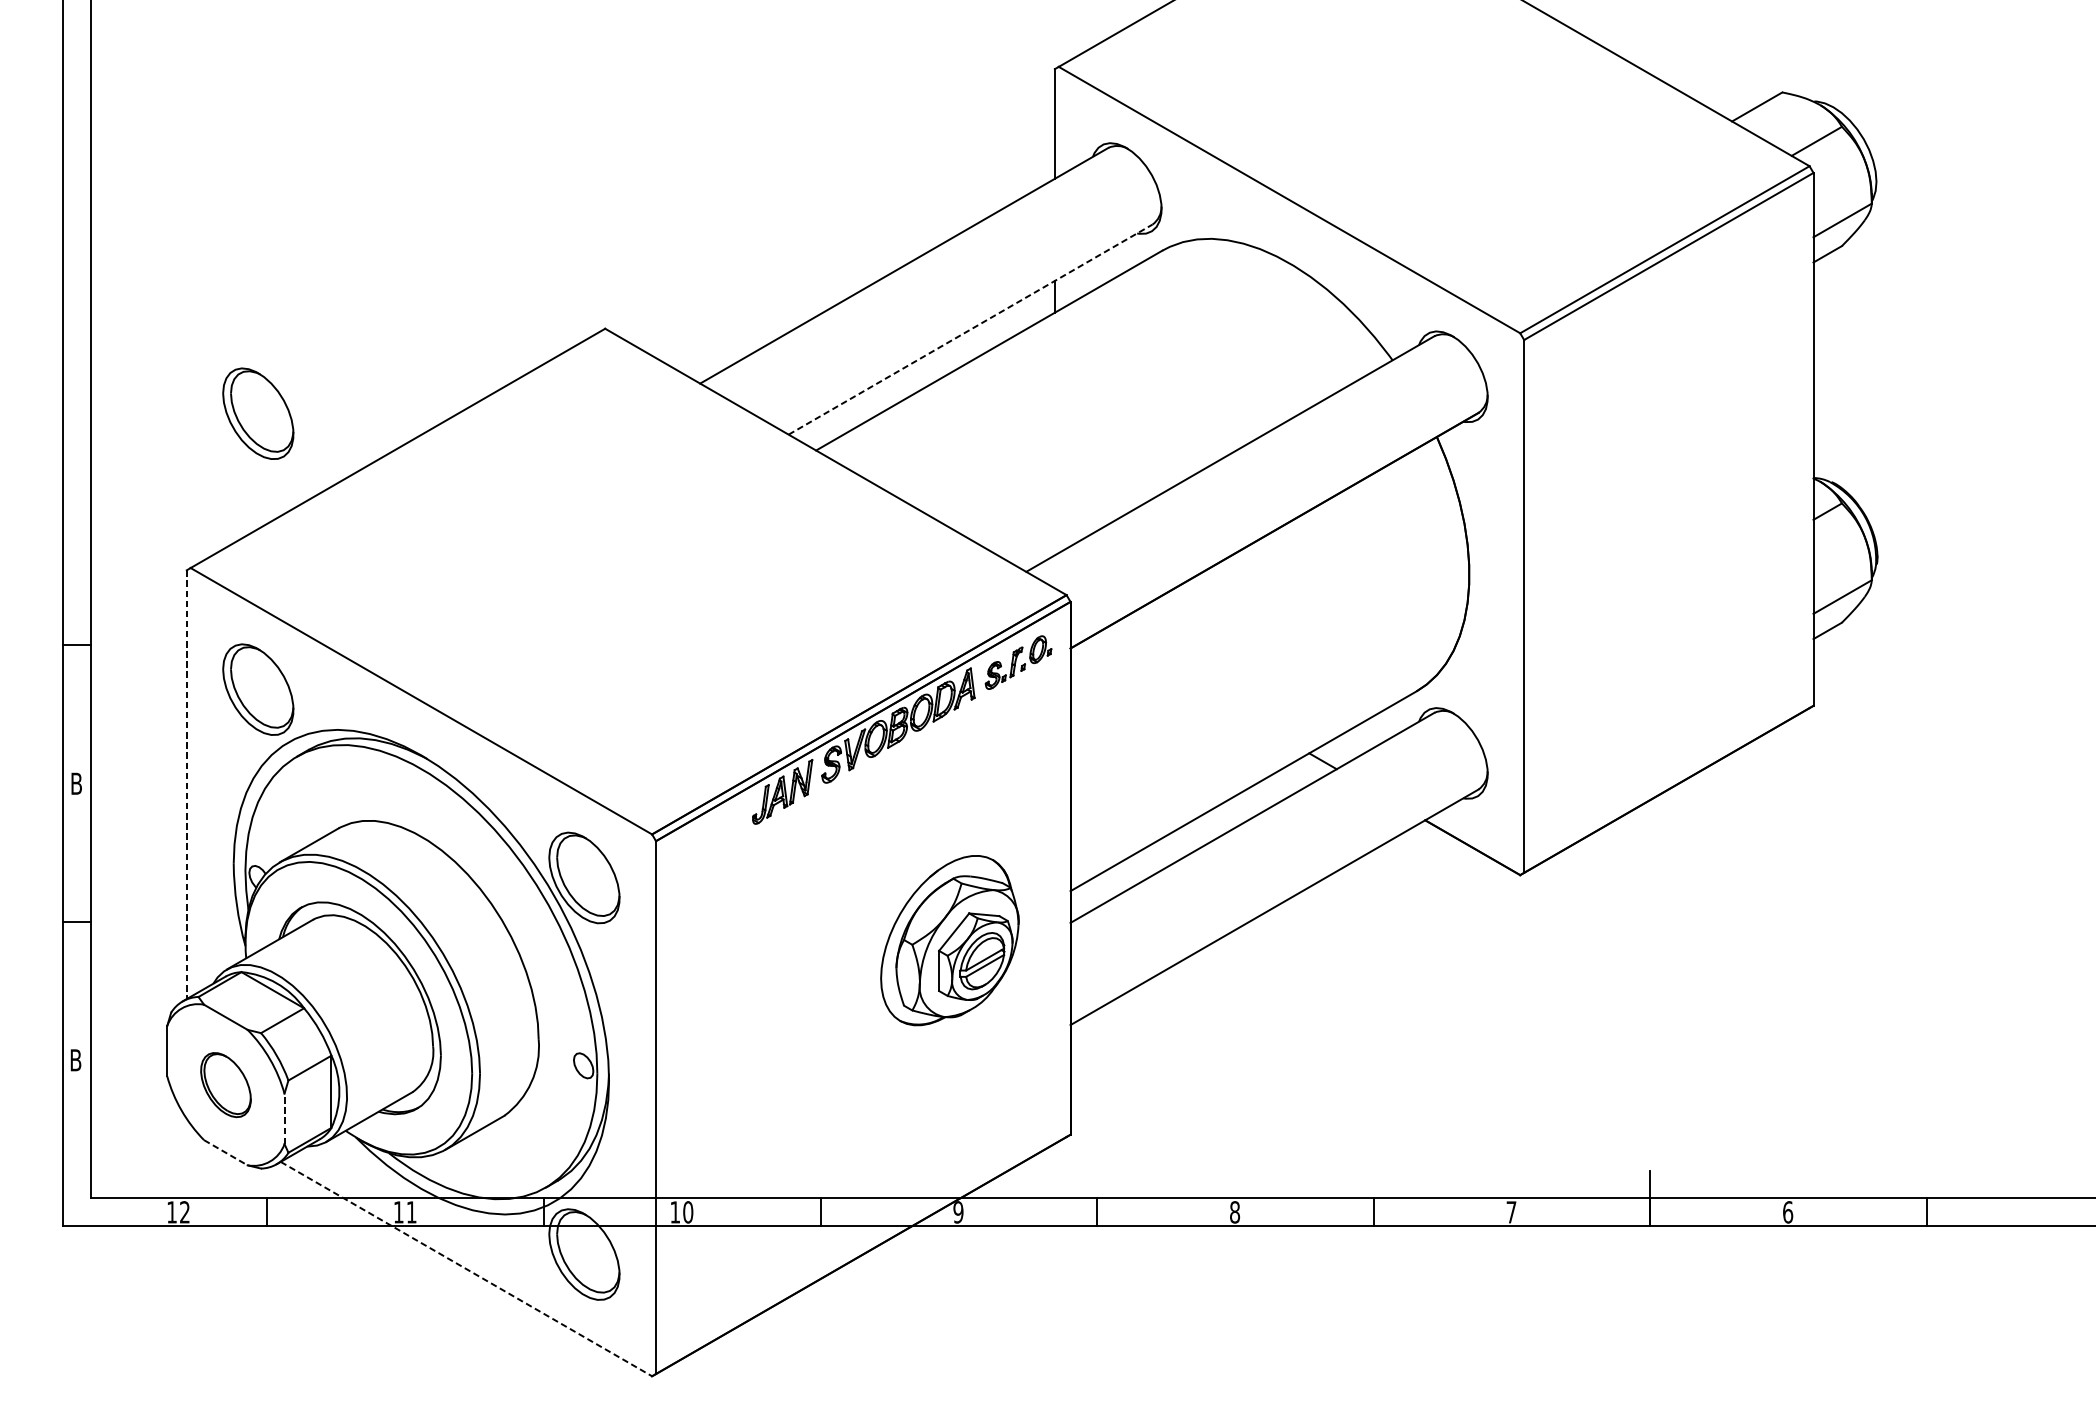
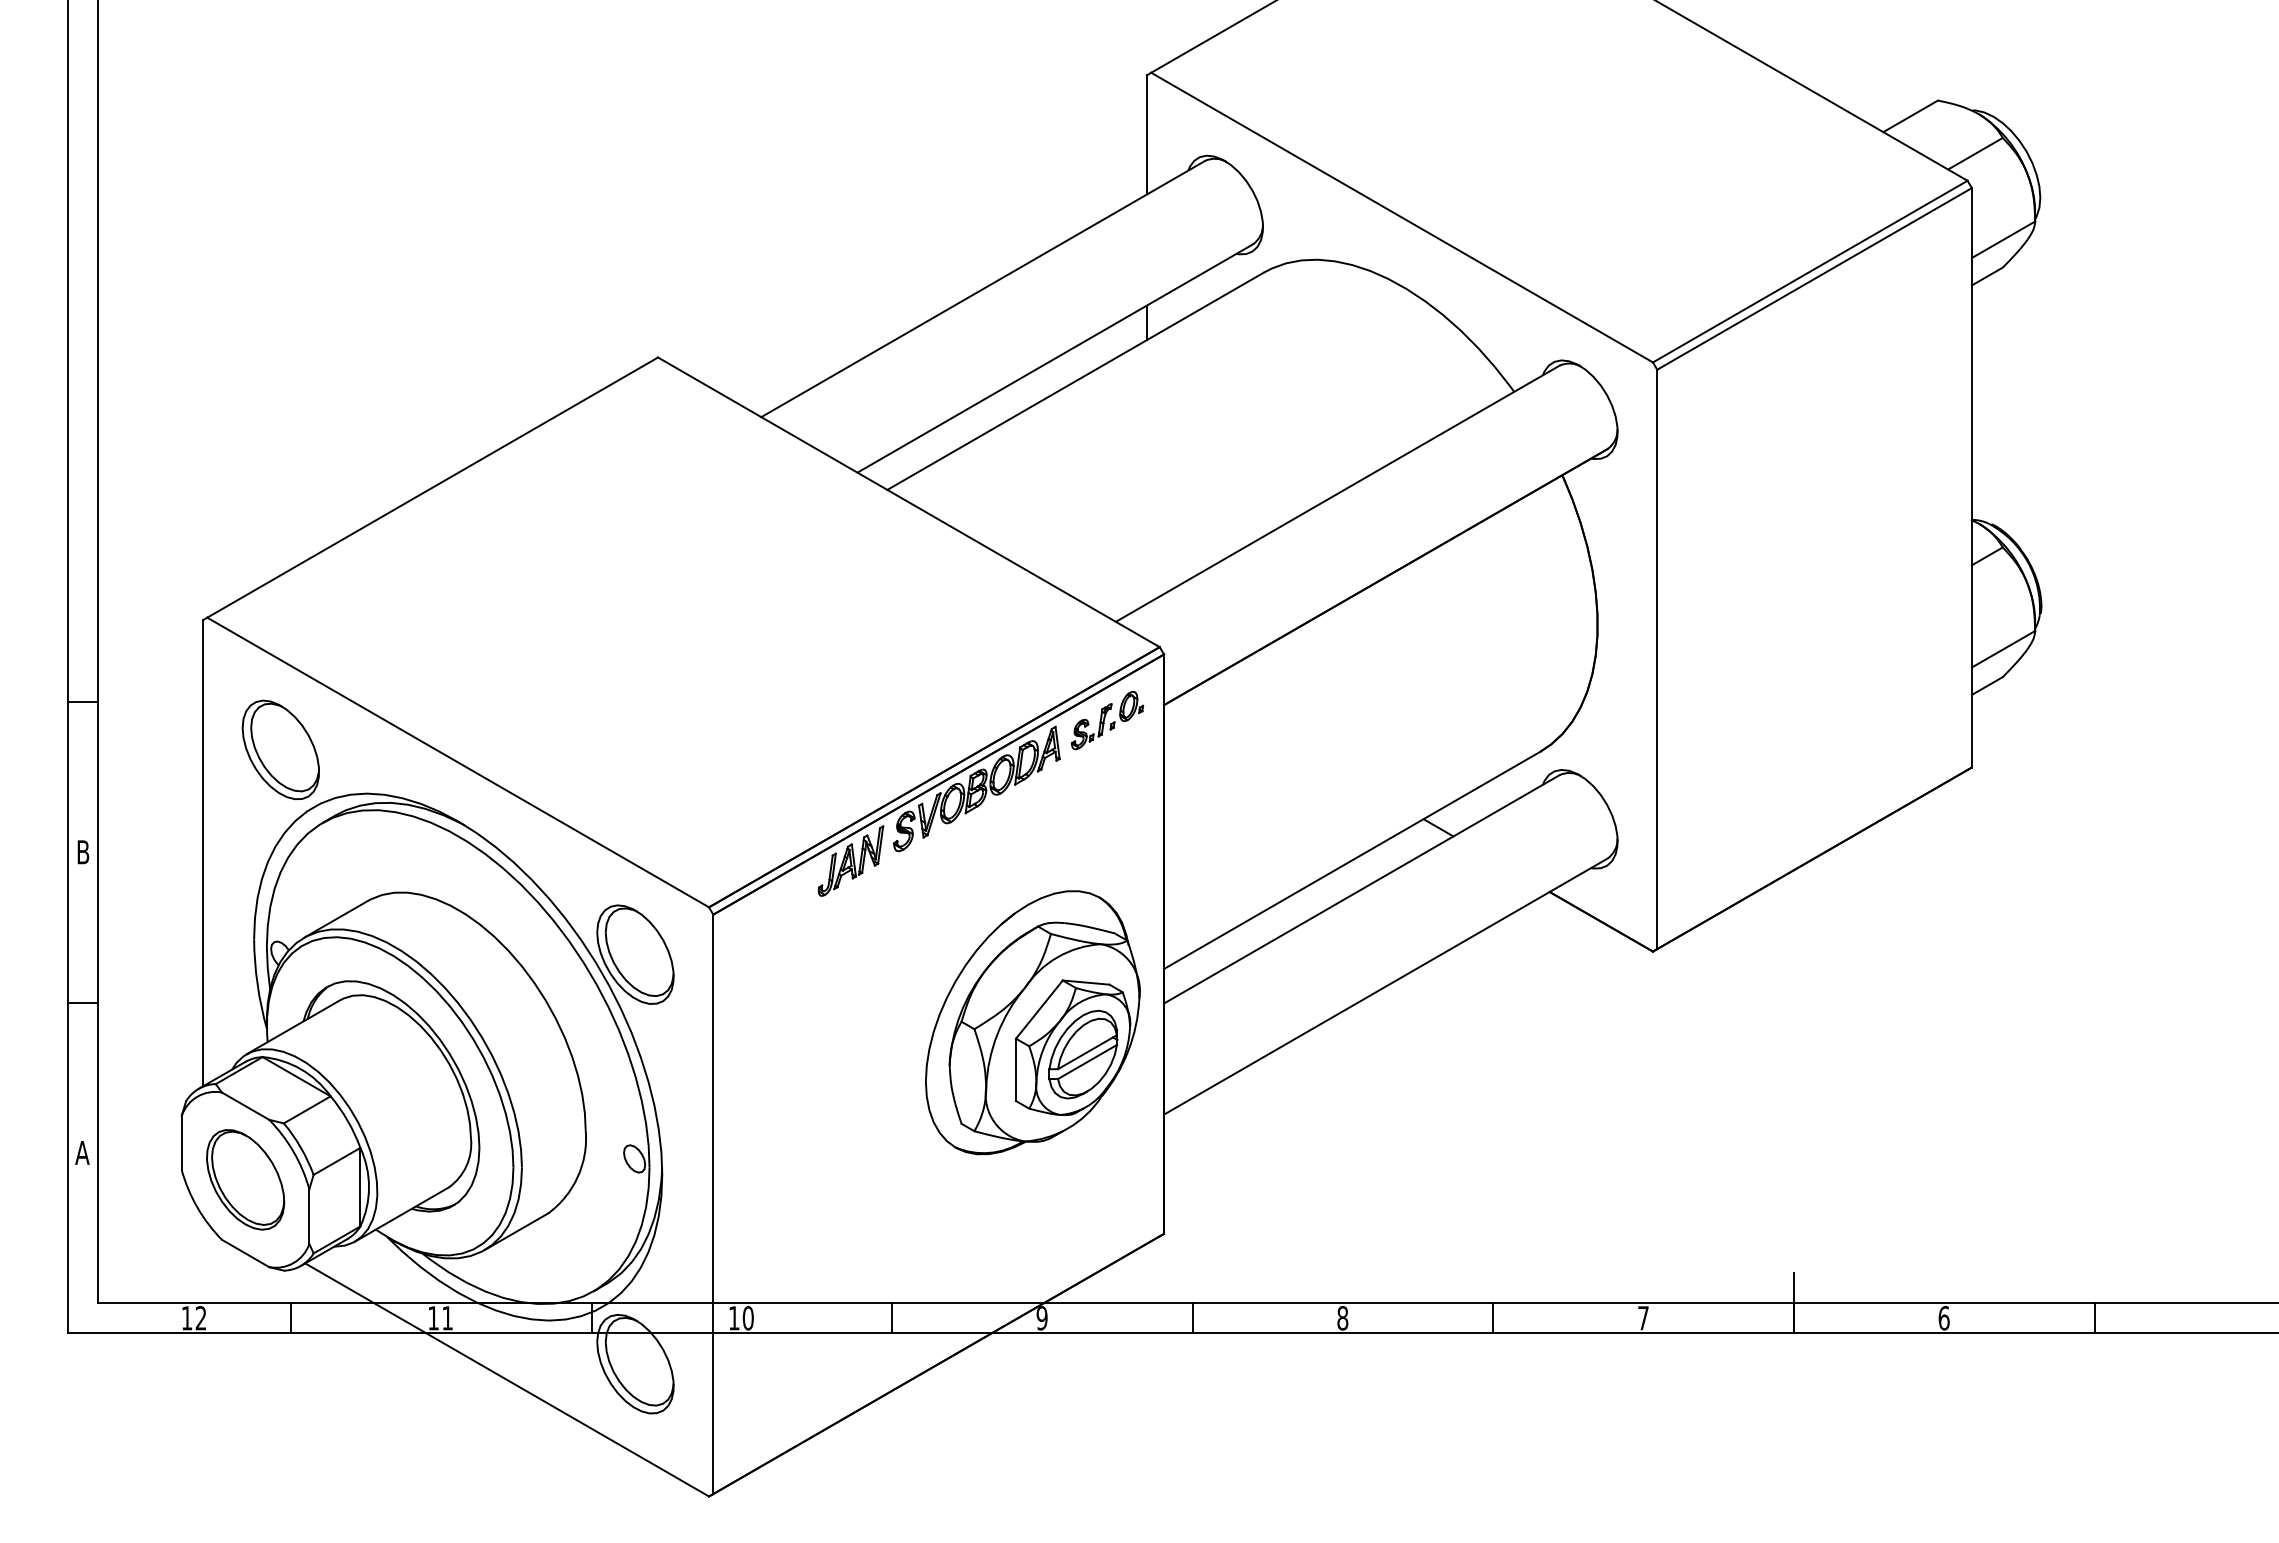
line: (970, 329) -> (1055, 358), dashed -> solid
part: (257, 413) -> (280, 449), removed
line: (187, 784) -> (203, 853), dashed -> solid
part: (949, 940) -> (1032, 1022), size x1.43
text: (75, 1059) -> (82, 1152), B -> A
part: (225, 1084) -> (245, 1179), size x1.43
line: (284, 1118) -> (309, 1216), dashed -> solid
line: (226, 1152) -> (246, 1253), dashed -> solid
line: (466, 1269) -> (507, 1380), dashed -> solid

